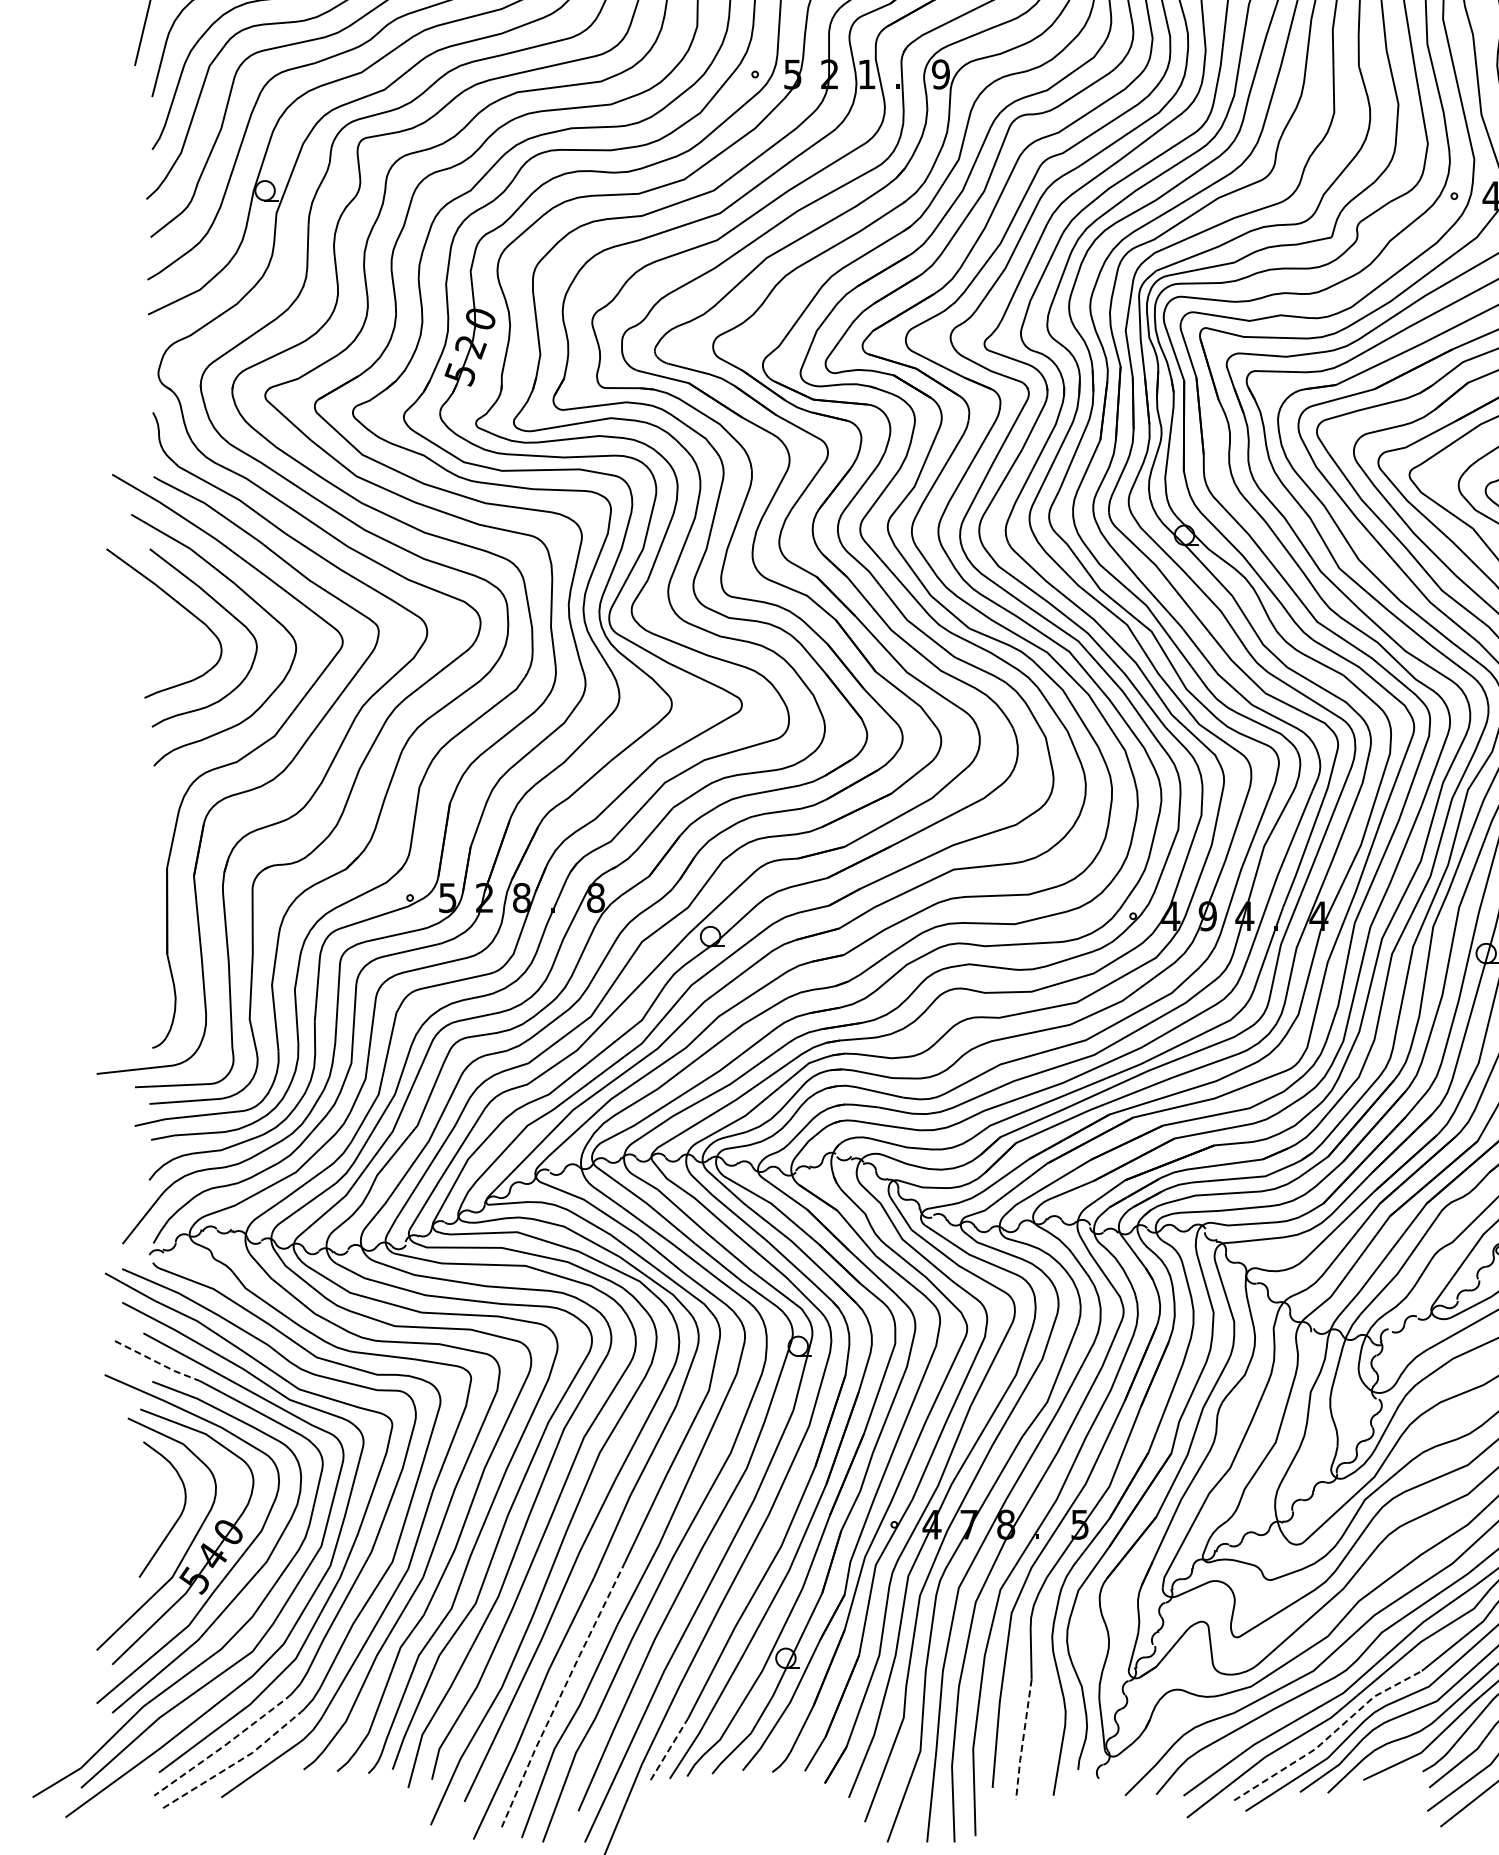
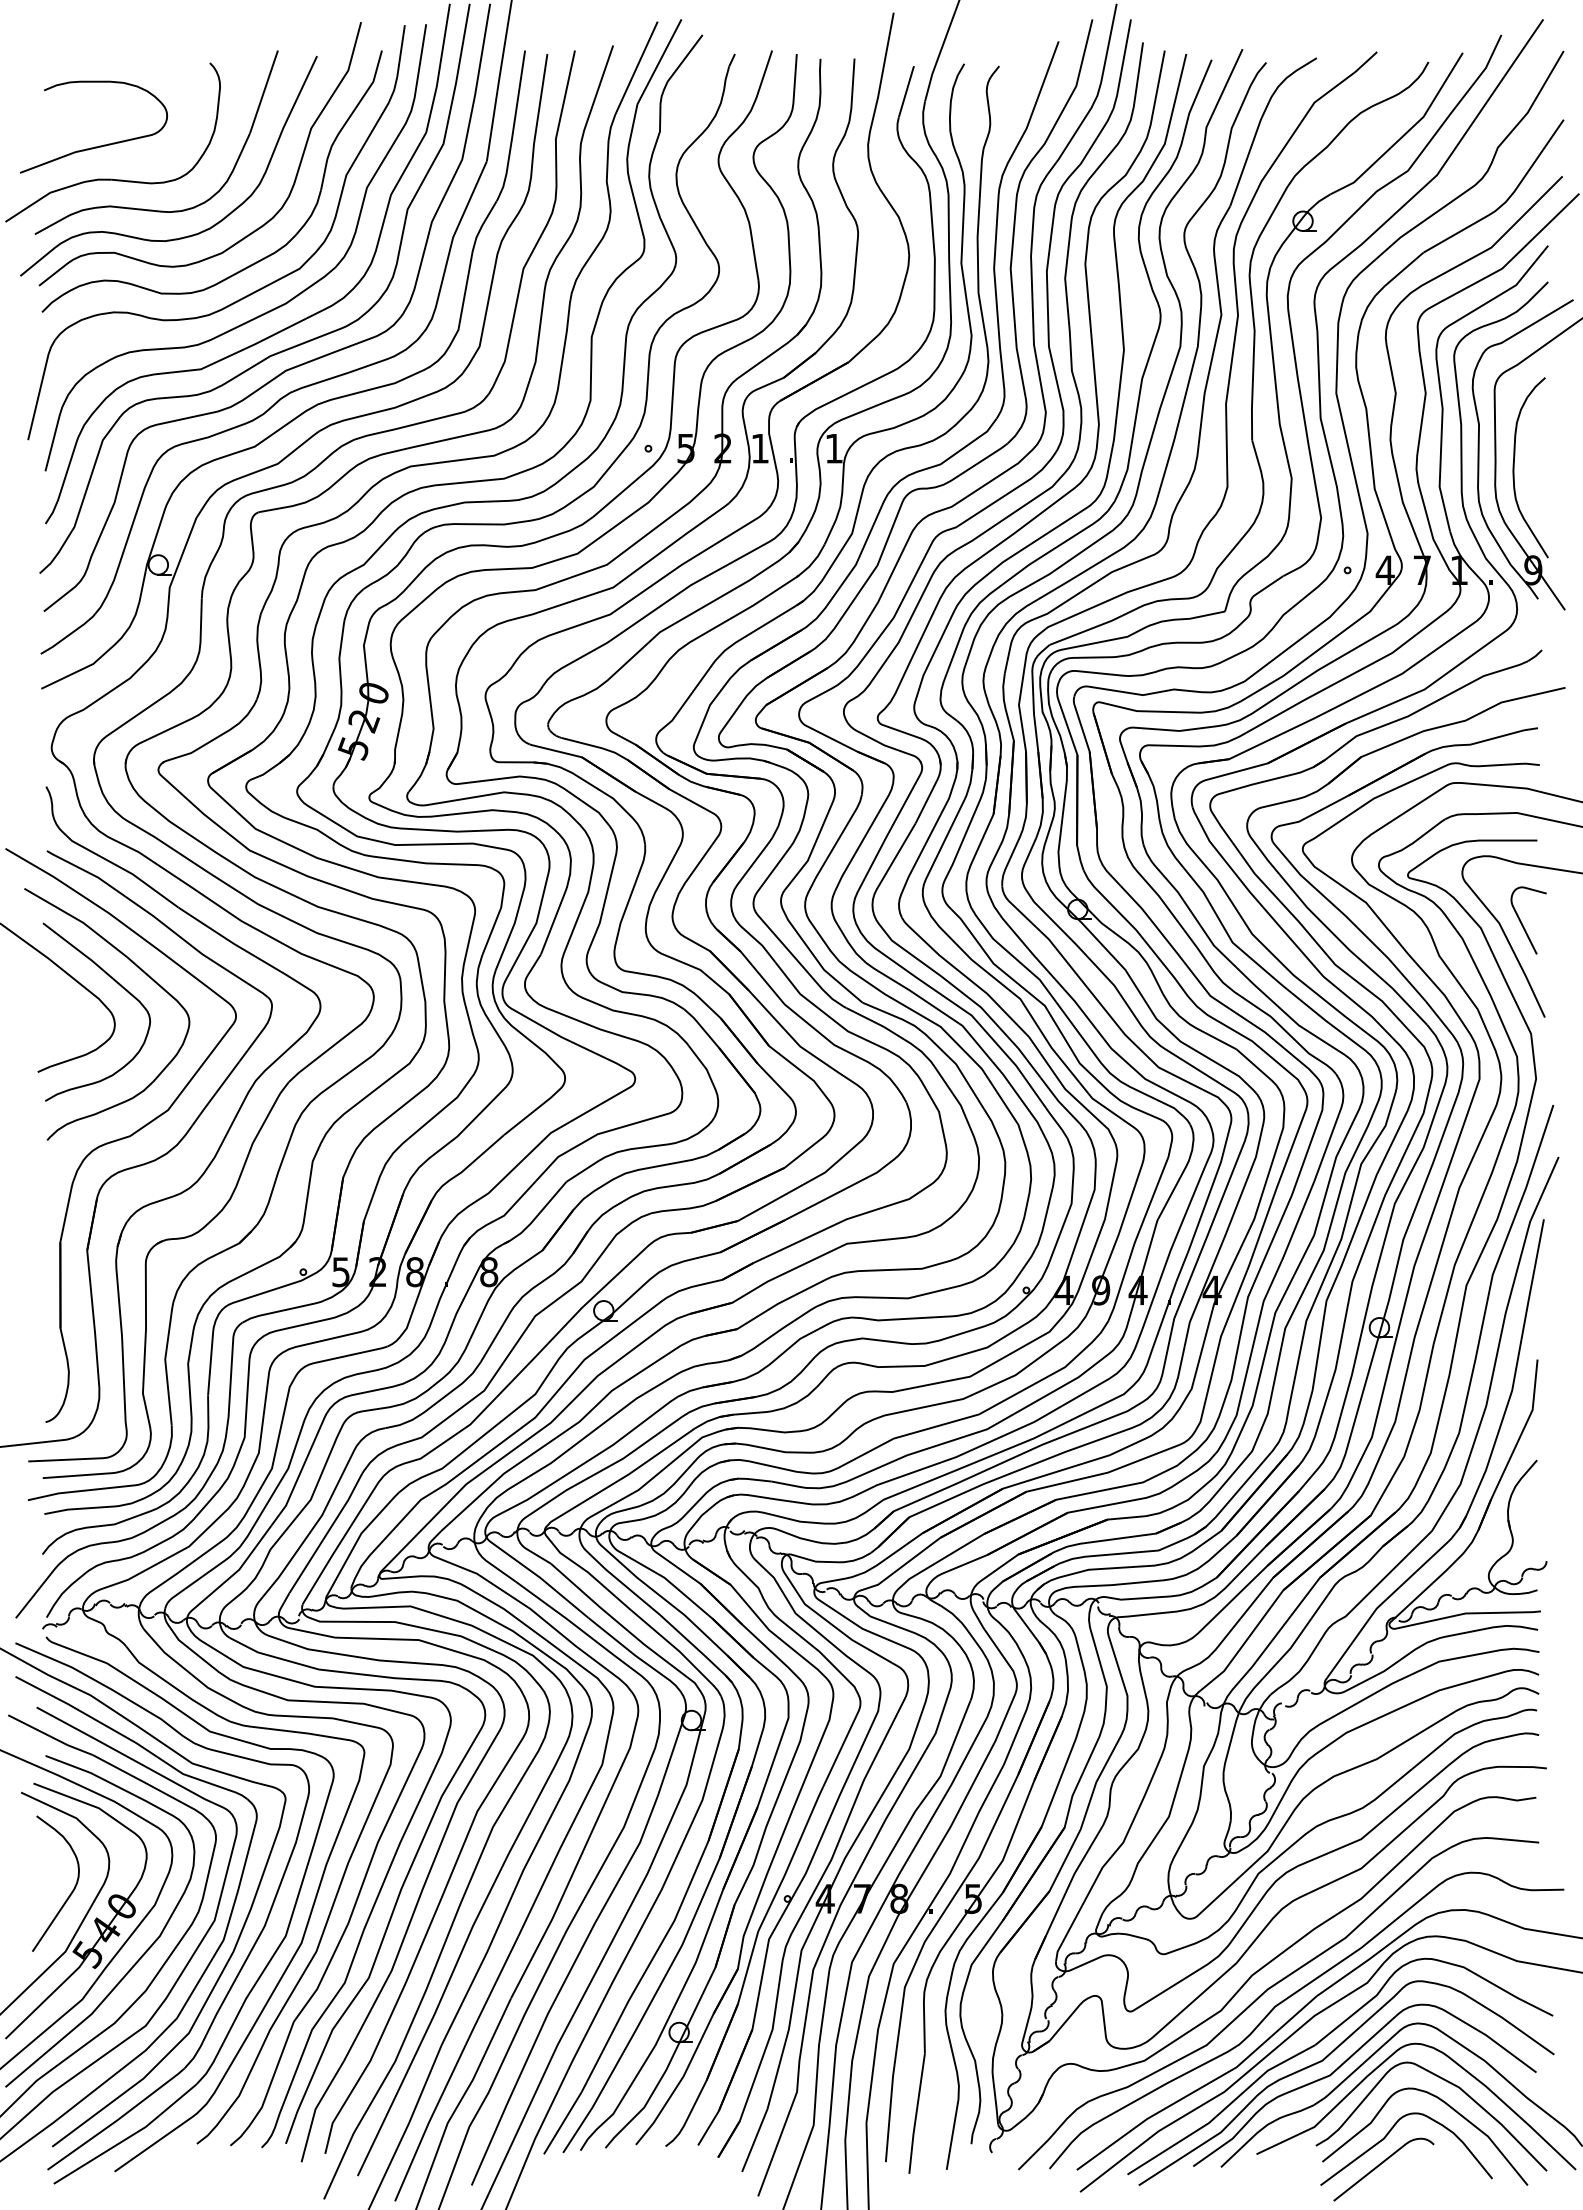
text: (941, 74) -> (834, 448), 9 -> 1
line: (157, 1362) -> (50, 1736), dashed -> solid
line: (561, 1694) -> (454, 2068), dashed -> solid
line: (1329, 1737) -> (1222, 2111), dashed -> solid
line: (1023, 1740) -> (916, 2114), dashed -> solid
line: (224, 1746) -> (117, 2120), dashed -> solid
line: (669, 1749) -> (562, 2123), dashed -> solid
line: (235, 1763) -> (128, 2137), dashed -> solid

